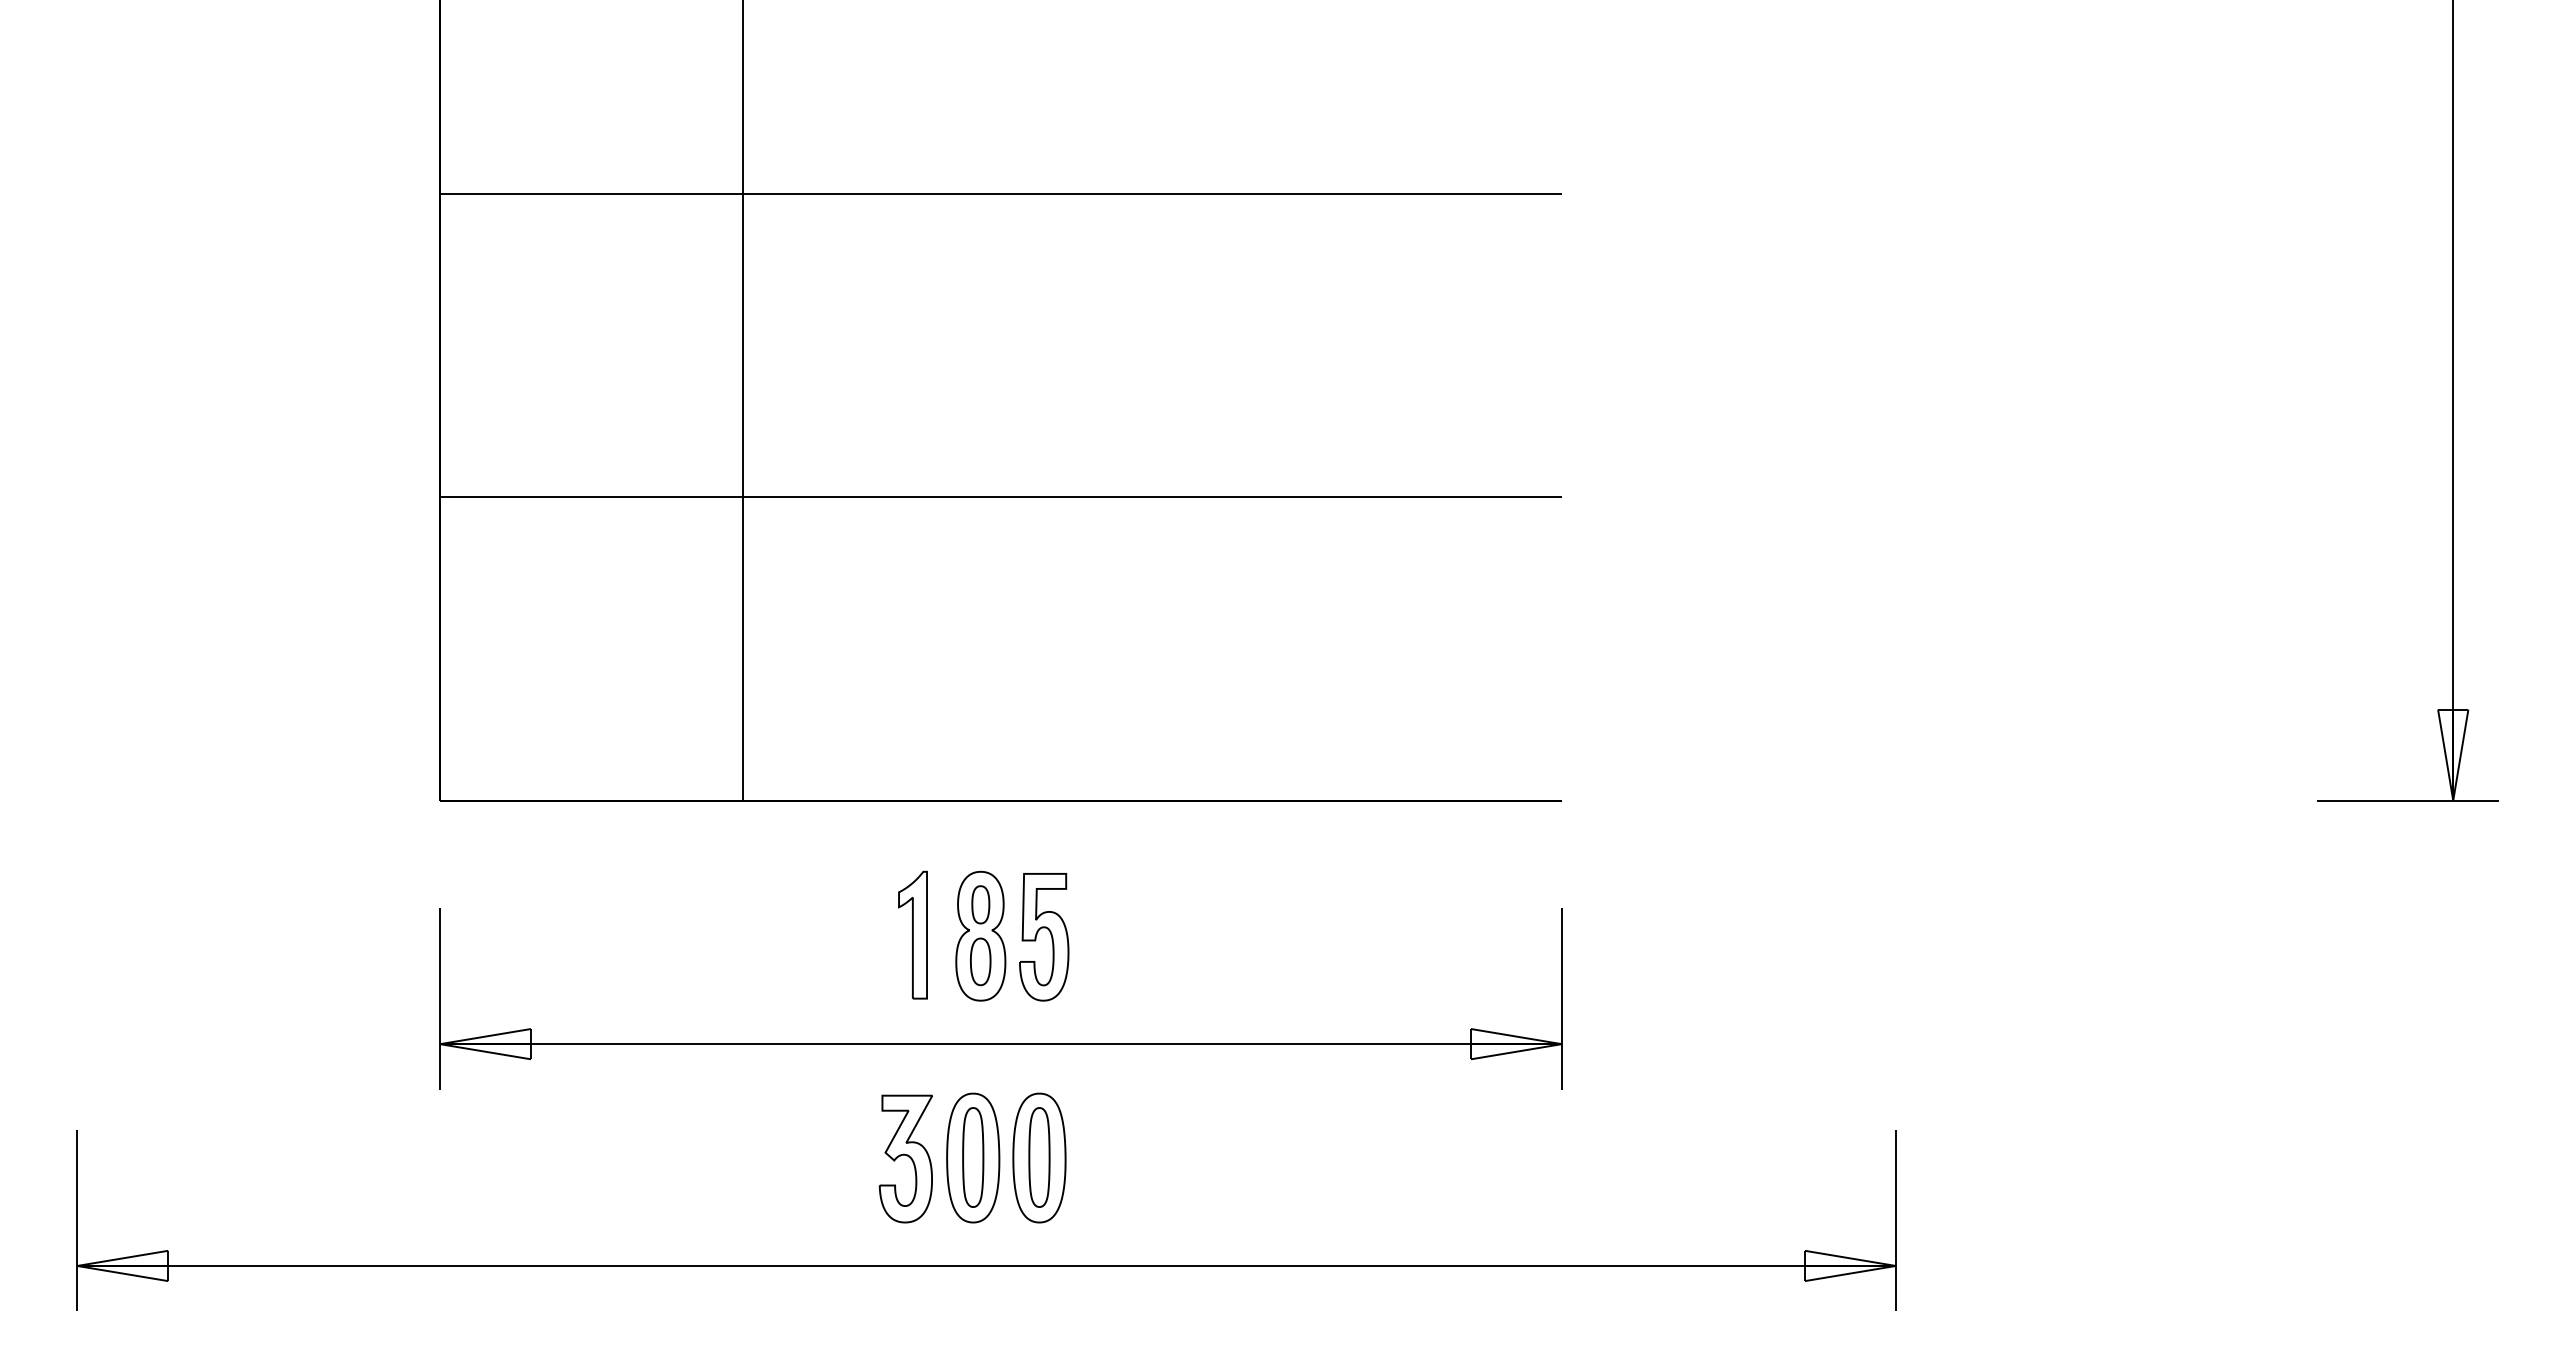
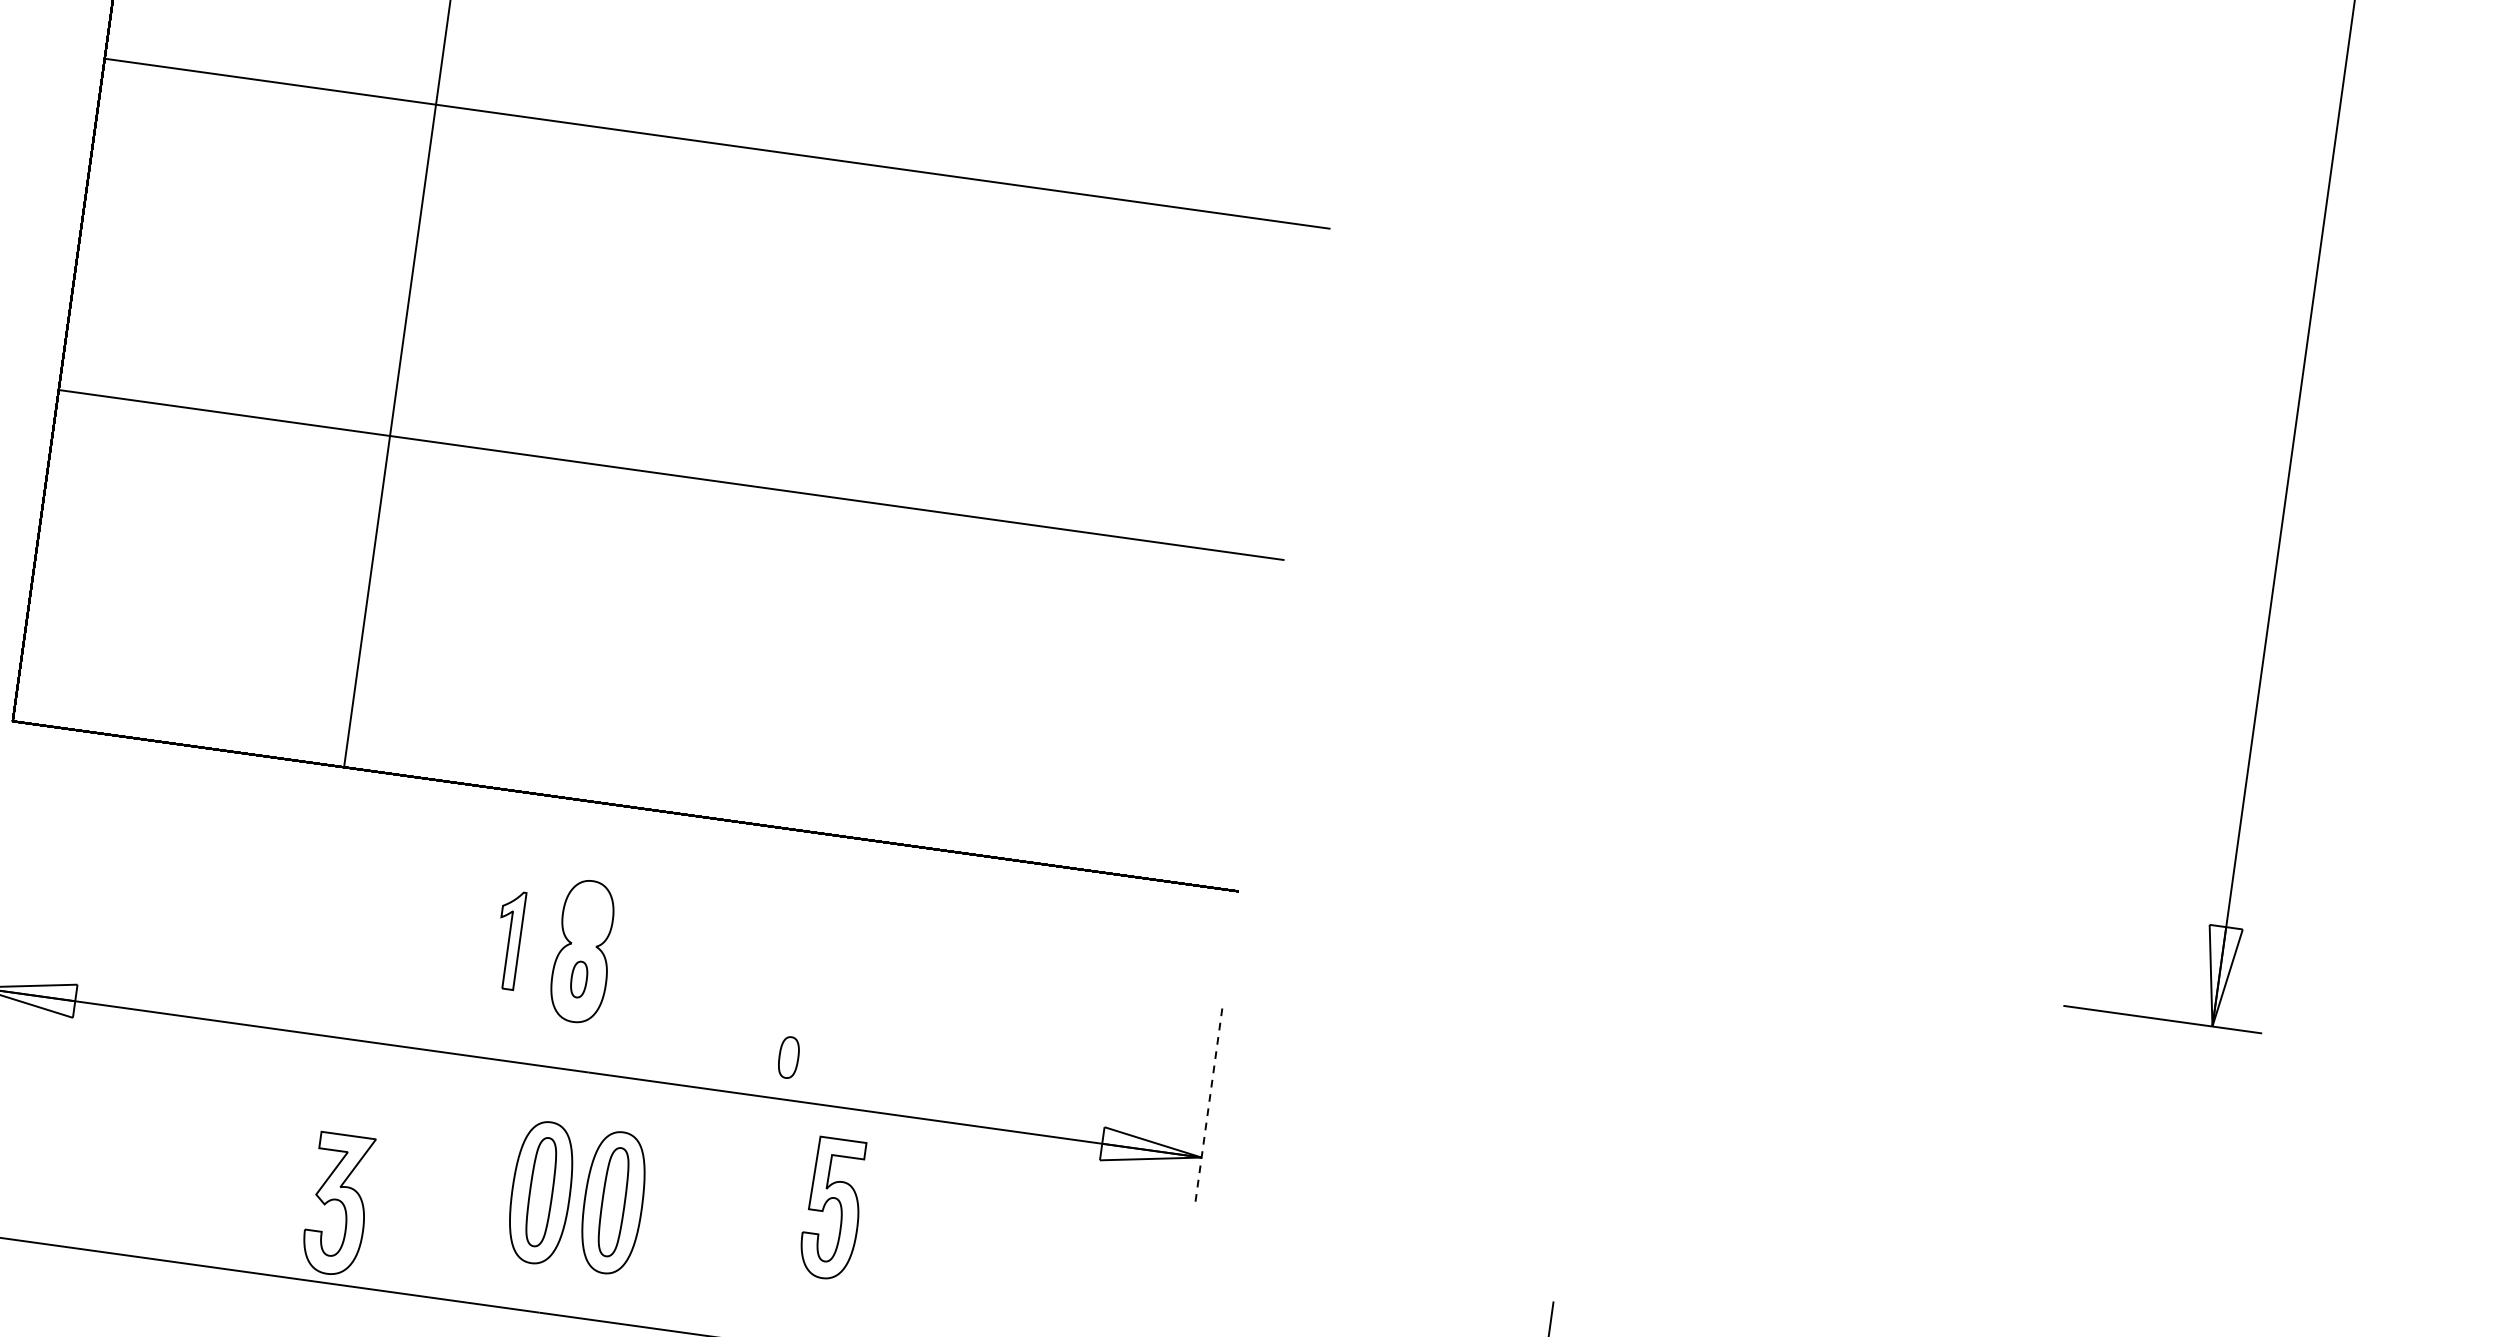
part: (980, 904) -> (788, 1057), moved
part: (912, 934) -> (508, 939), size x0.7
part: (1050, 935) -> (840, 1207), moved
part: (980, 961) -> (578, 979), size x0.7
line: (1561, 998) -> (1208, 1107), solid -> dashed
part: (905, 1158) -> (337, 1203), moved

